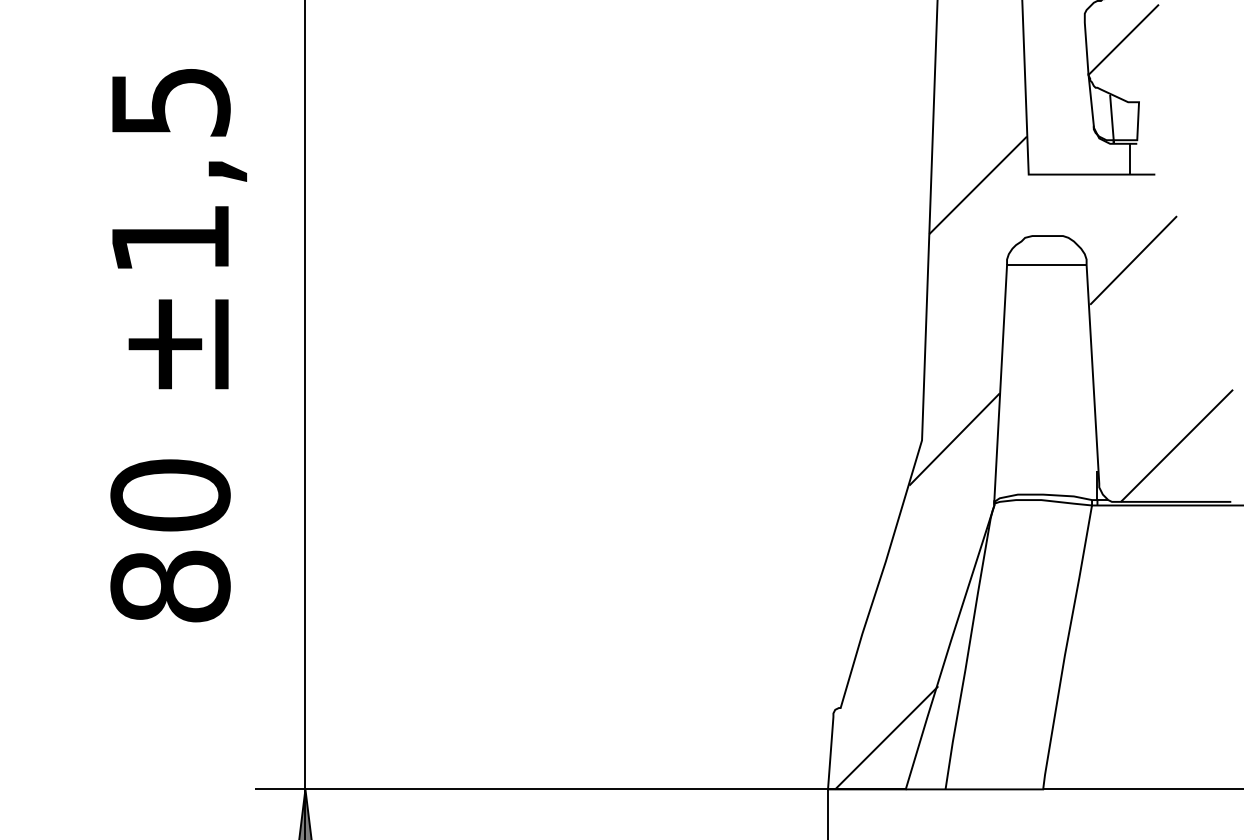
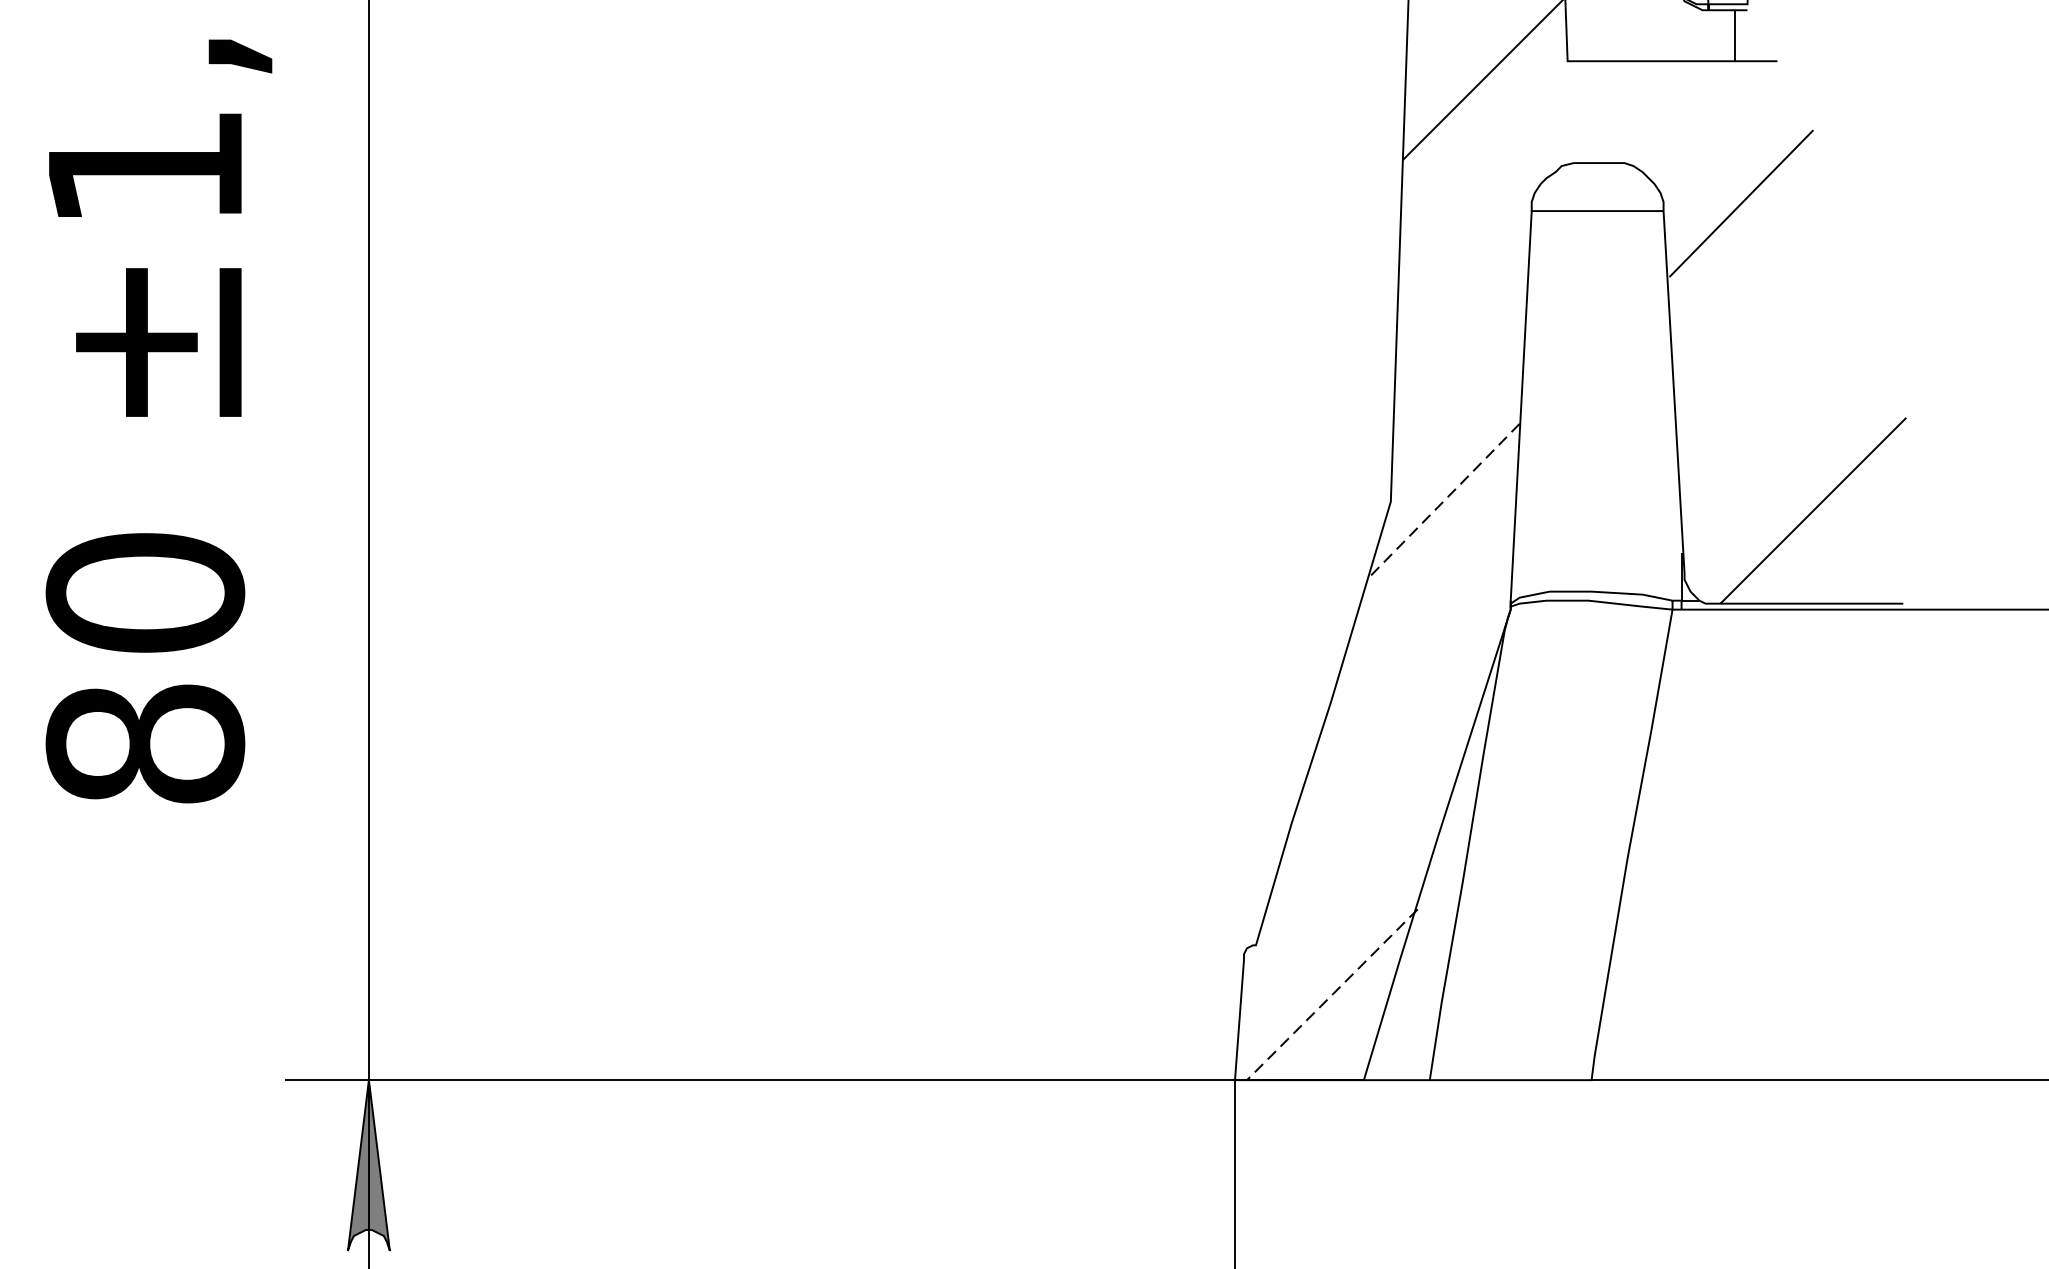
line: (954, 439) -> (1444, 500), solid -> dashed
line: (886, 737) -> (1331, 994), solid -> dashed

